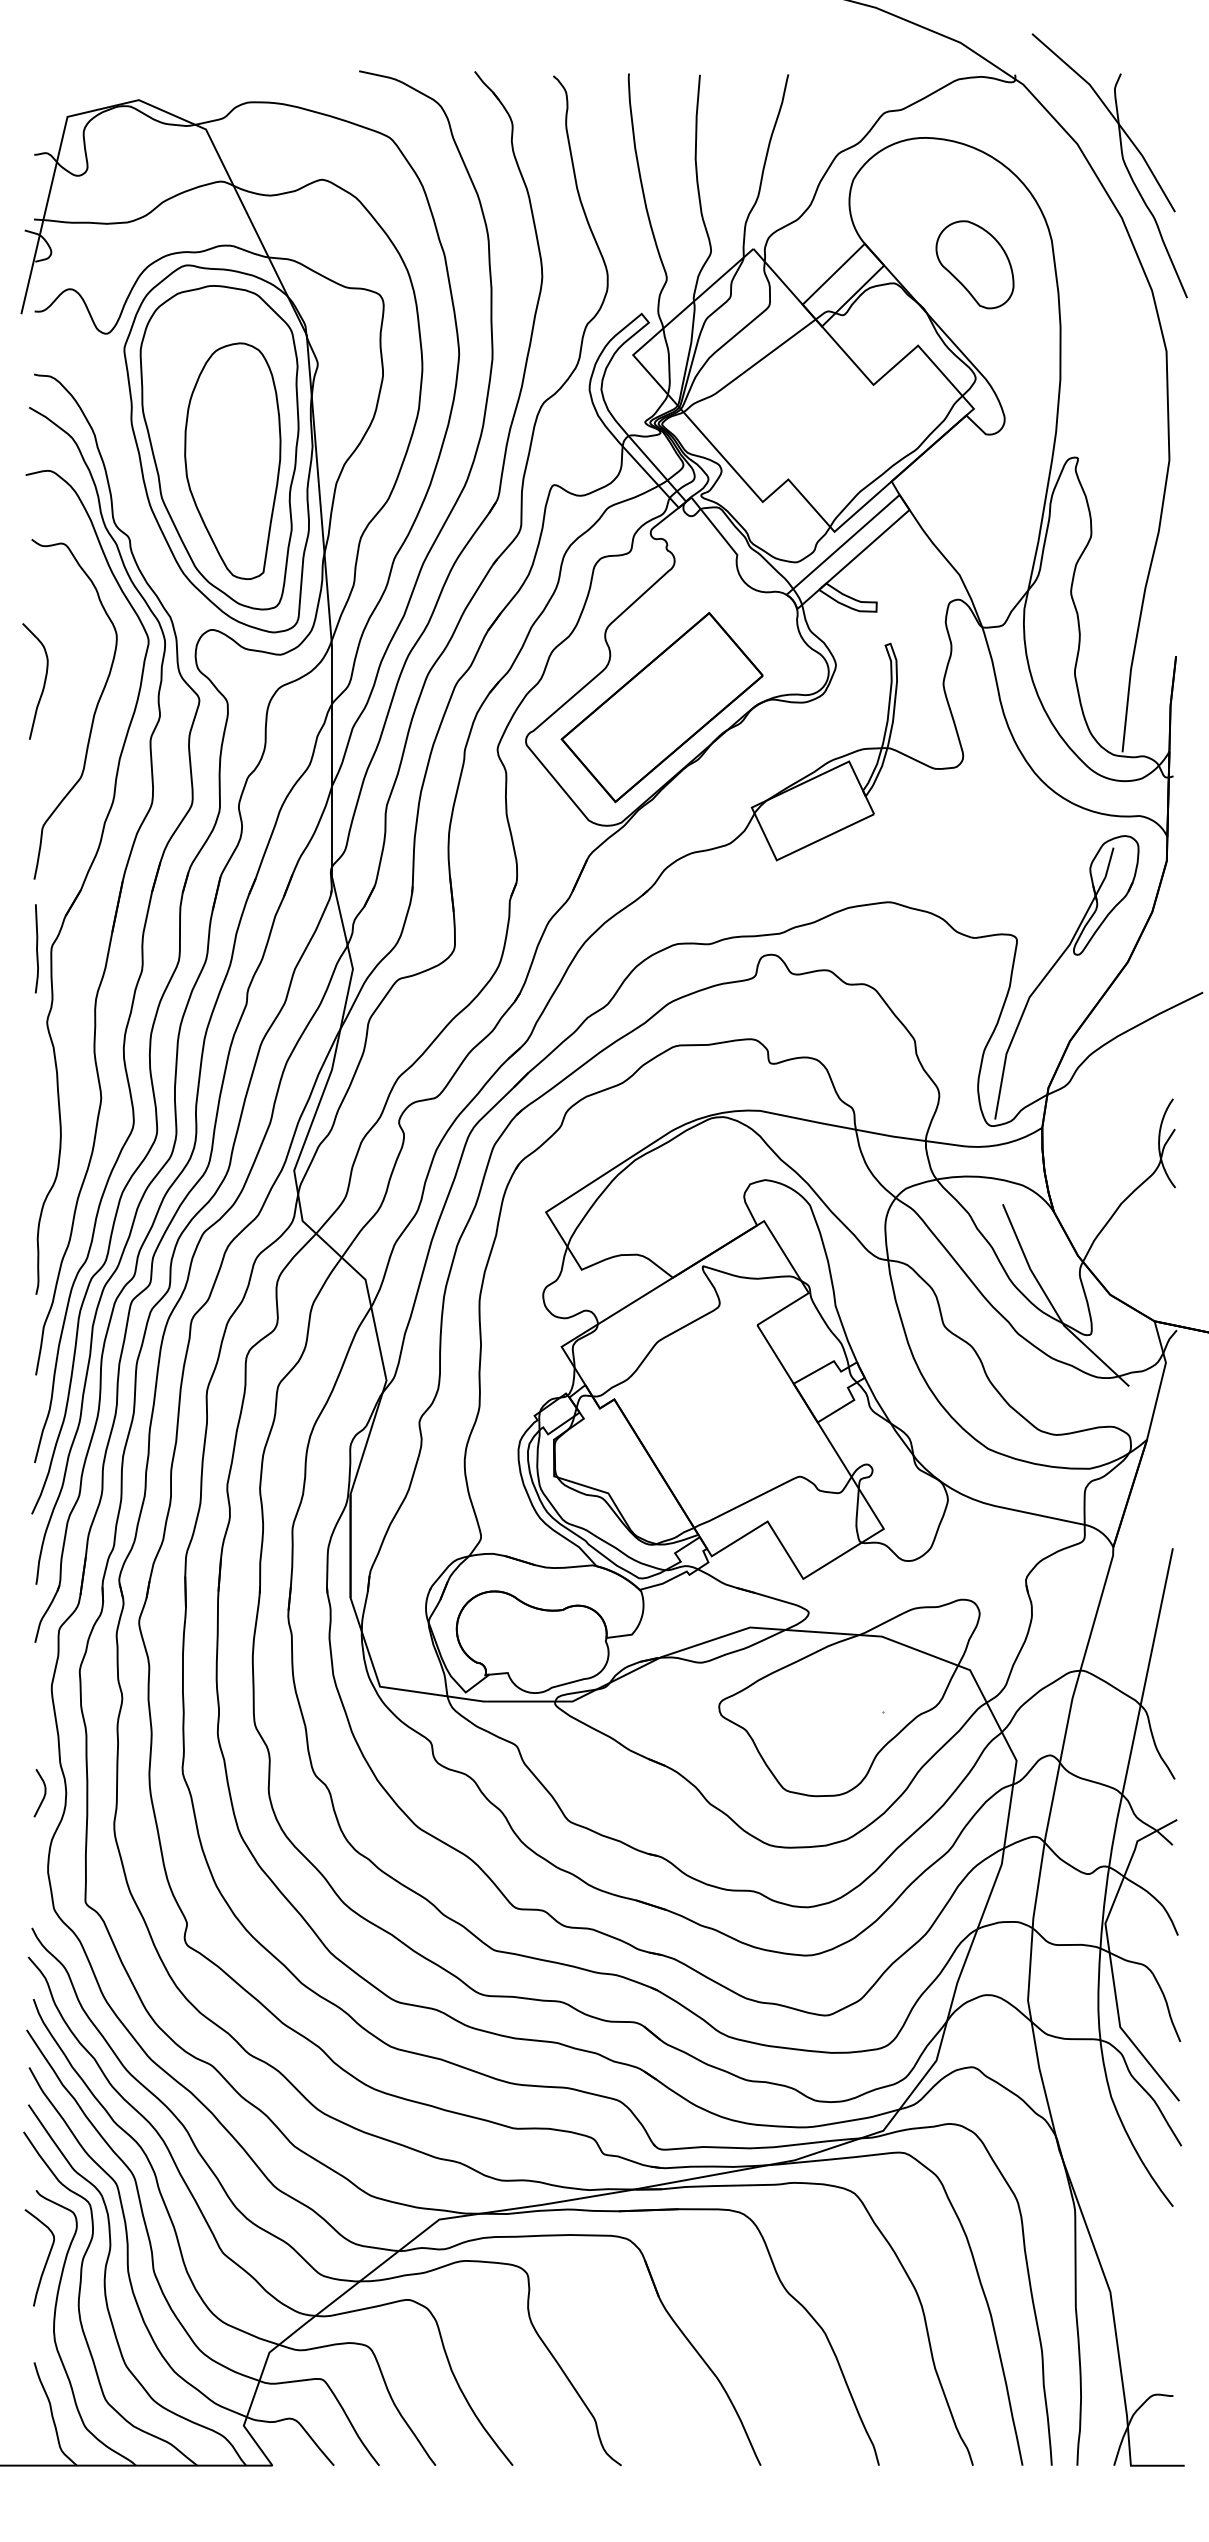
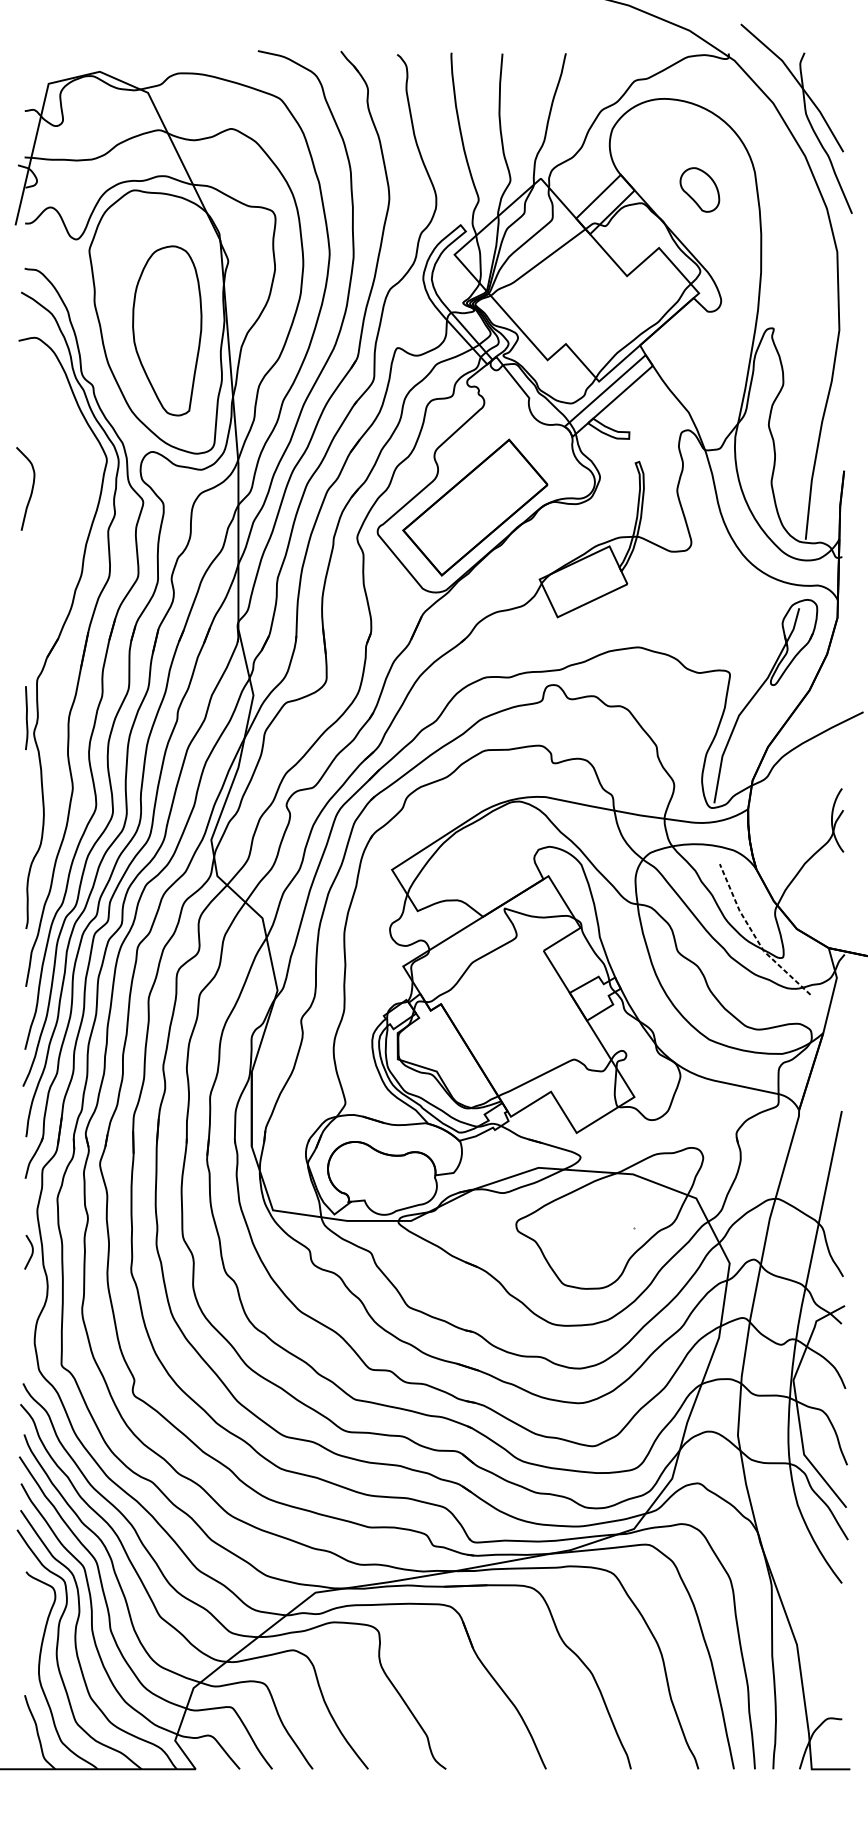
part: (974, 264) -> (699, 189), size x0.7
part: (219, 447) -> (157, 321), removed
curve: (93, 713) -> (67, 511), removed
curve: (36, 948) -> (26, 717), moved
line: (1051, 1305) -> (754, 936), solid -> dashed
curve: (43, 1795) -> (31, 1253), moved
curve: (45, 2261) -> (32, 1622), removed

